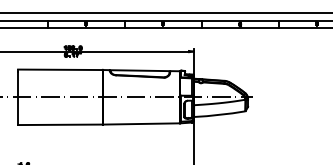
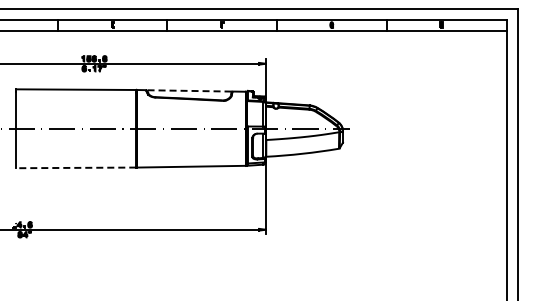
line: (139, 70) -> (188, 90), solid -> dashed
line: (59, 124) -> (75, 167), solid -> dashed

